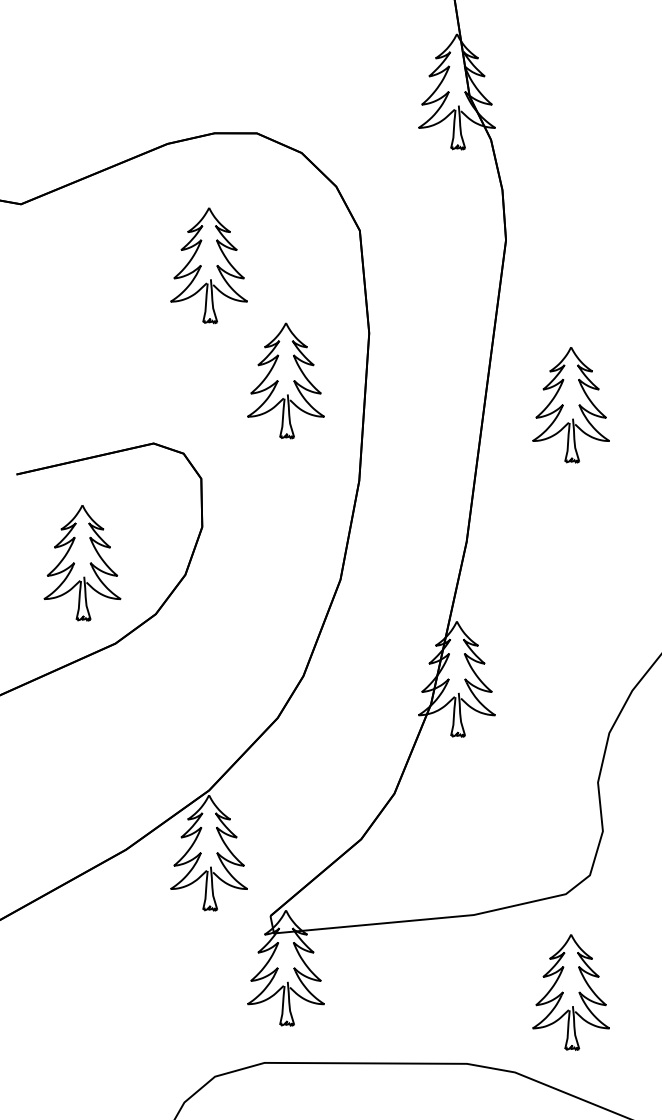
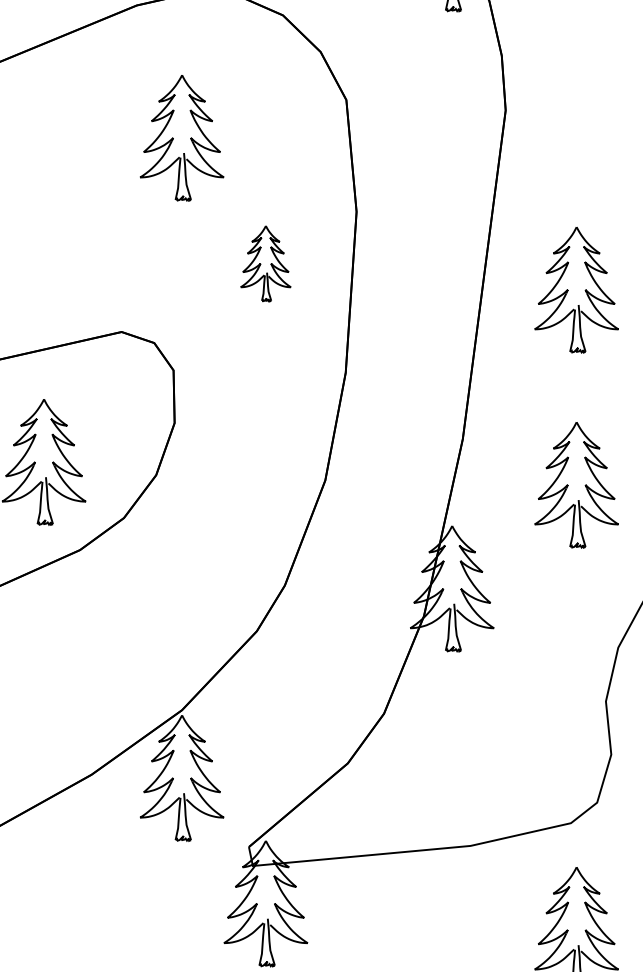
part: (285, 380) -> (265, 263), size x0.6
part: (570, 584) -> (575, 485), added

